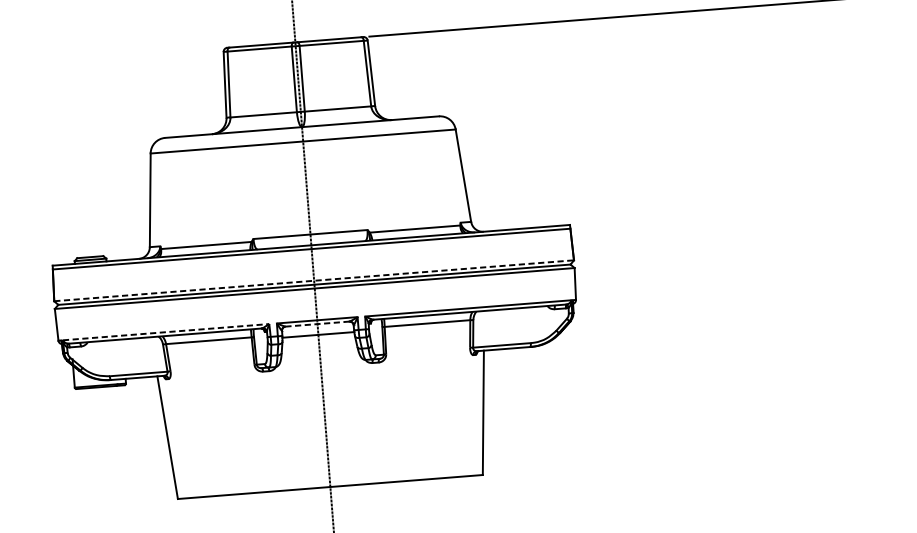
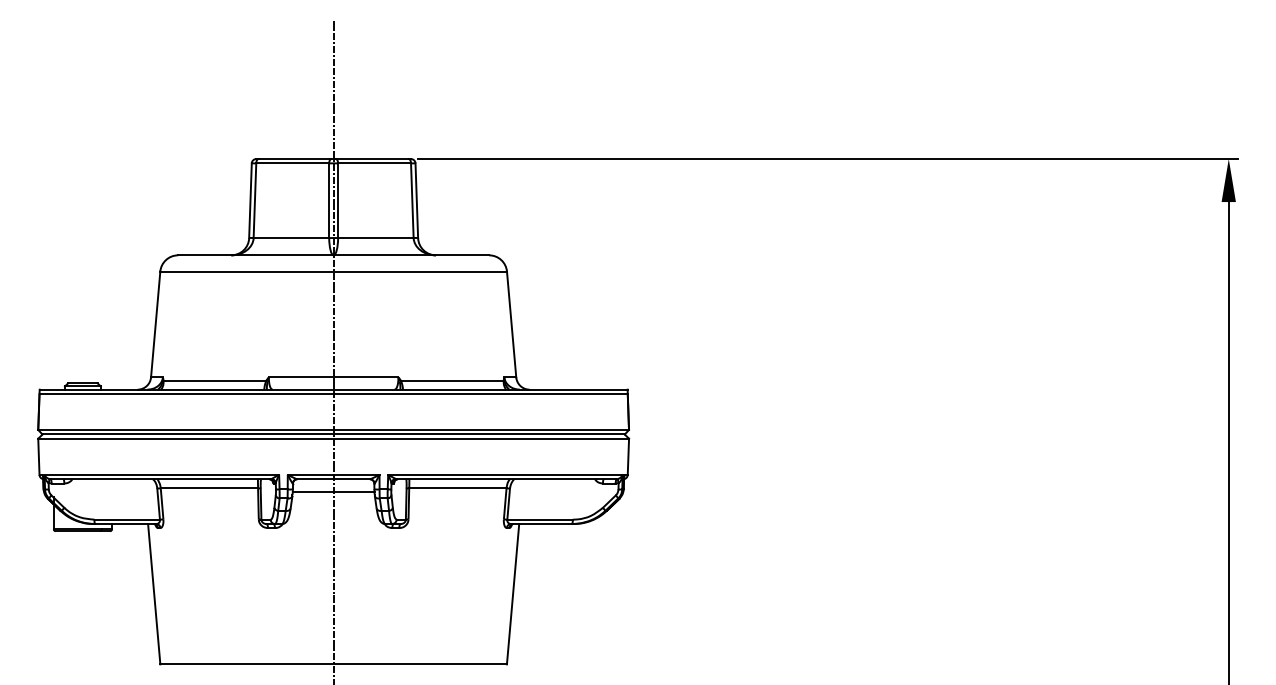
line: (314, 280) -> (334, 429), dashed -> solid
line: (317, 324) -> (333, 479), dashed -> solid
line: (166, 331) -> (162, 474), dashed -> solid

